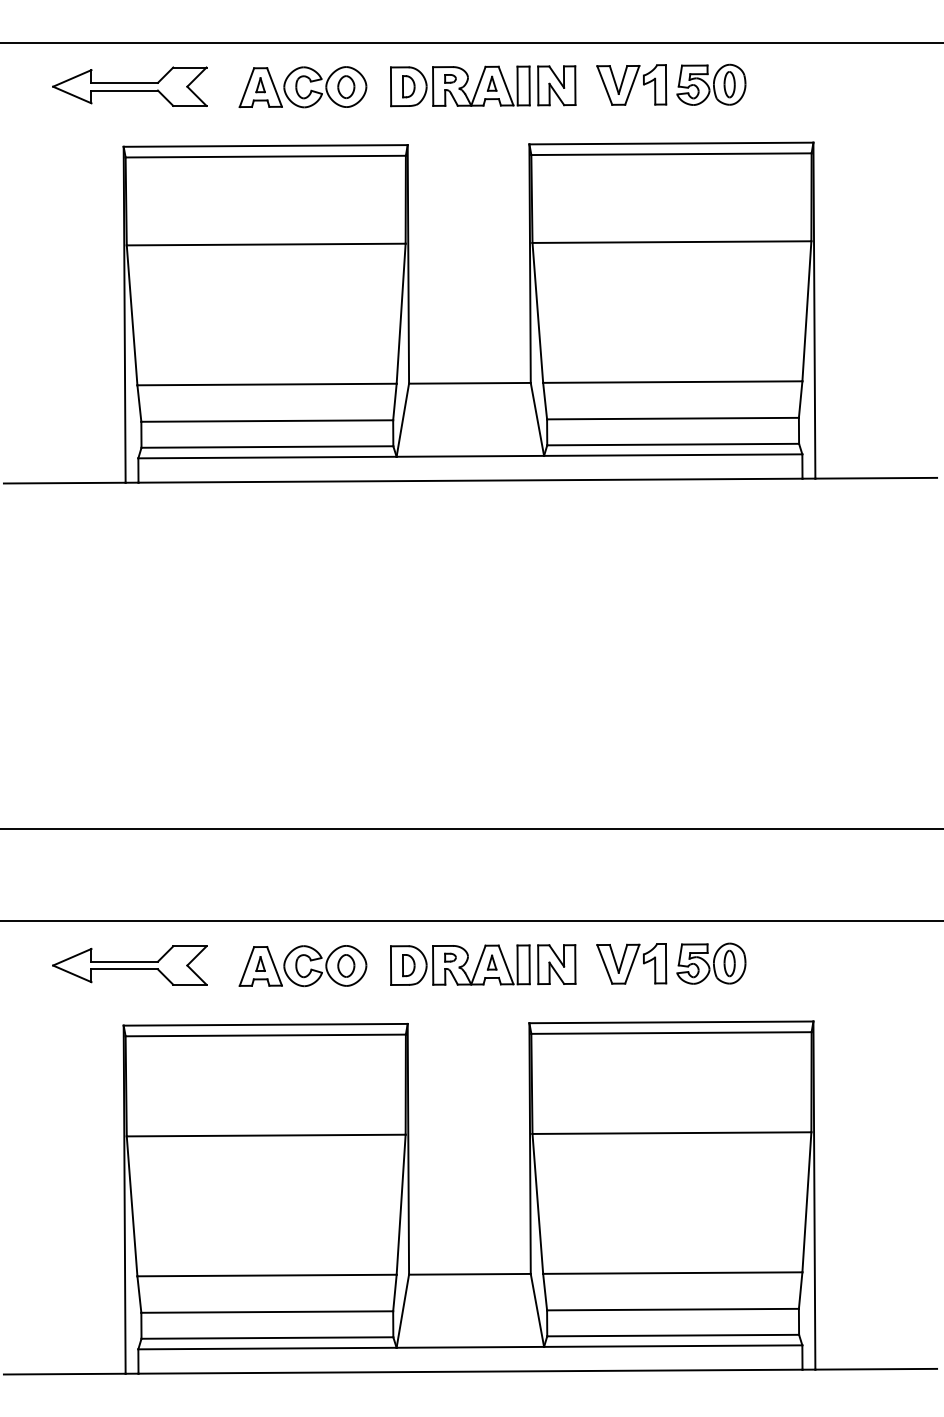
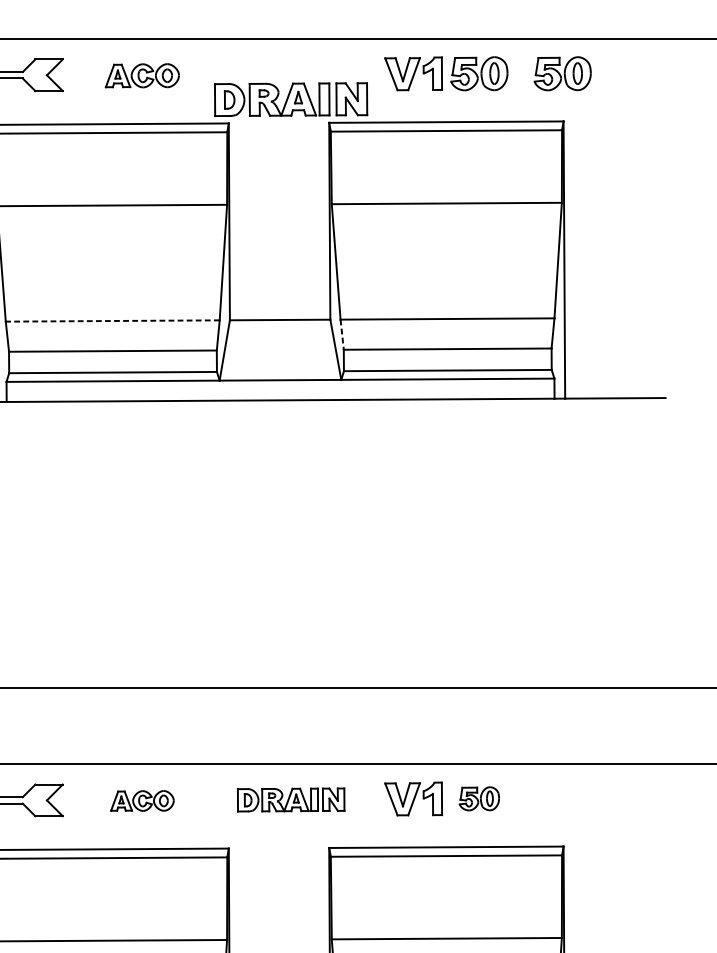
part: (812, 84) -> (562, 73), added
part: (483, 86) -> (291, 99), moved
part: (302, 87) -> (142, 75), size x0.7
line: (267, 384) -> (113, 320), solid -> dashed
line: (545, 401) -> (342, 335), solid -> dashed
part: (711, 963) -> (479, 798), size x0.7
part: (483, 964) -> (291, 799), size x0.7
part: (302, 966) -> (142, 801), size x0.6

